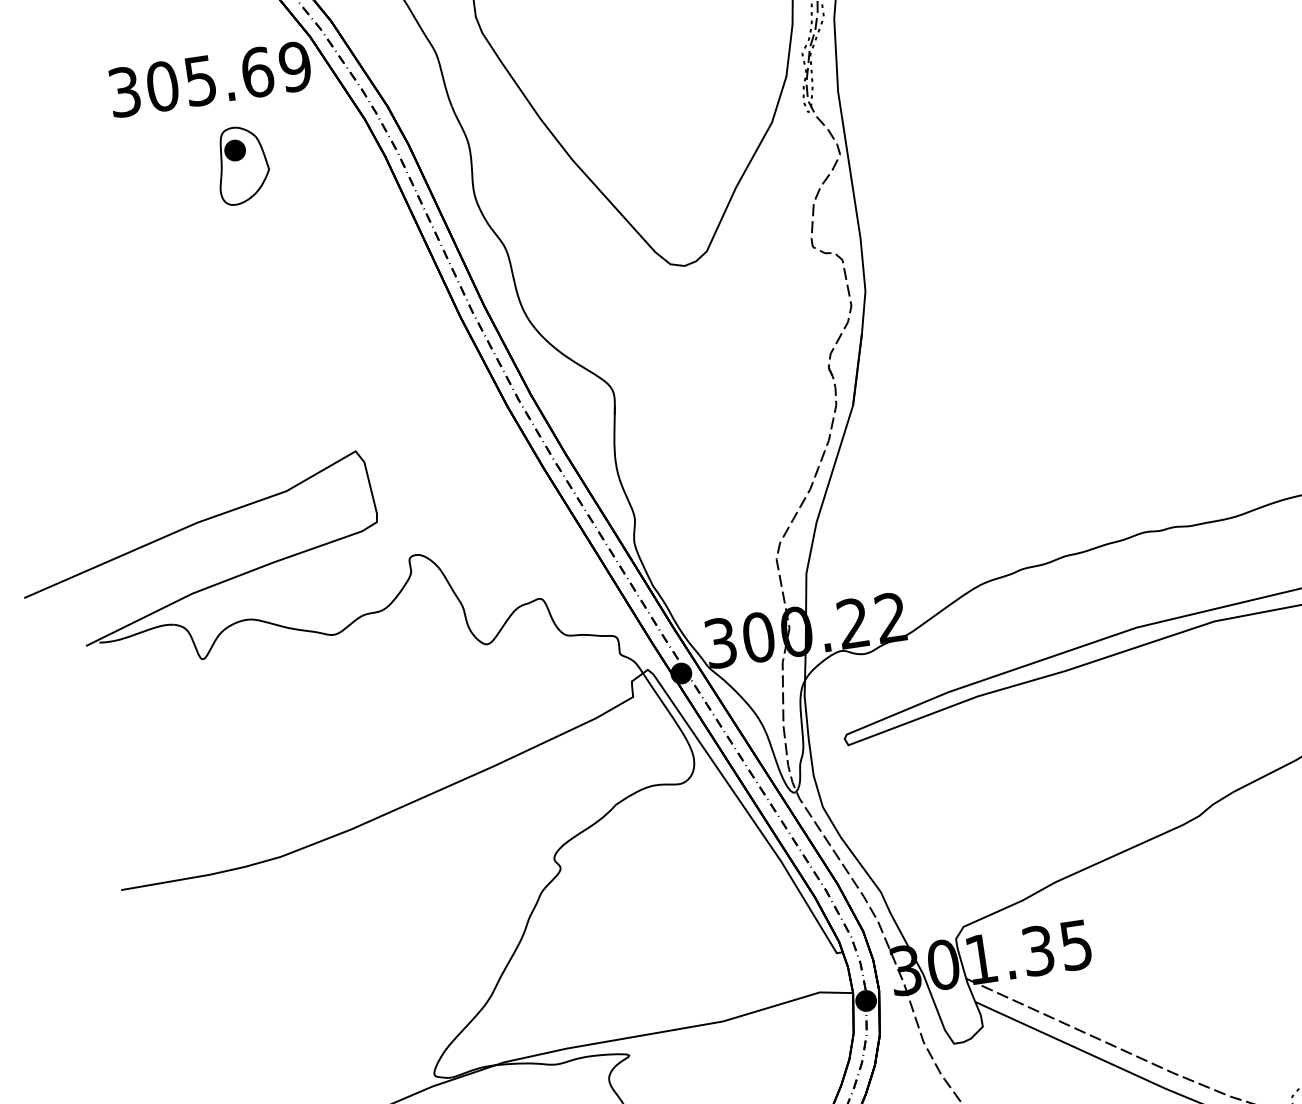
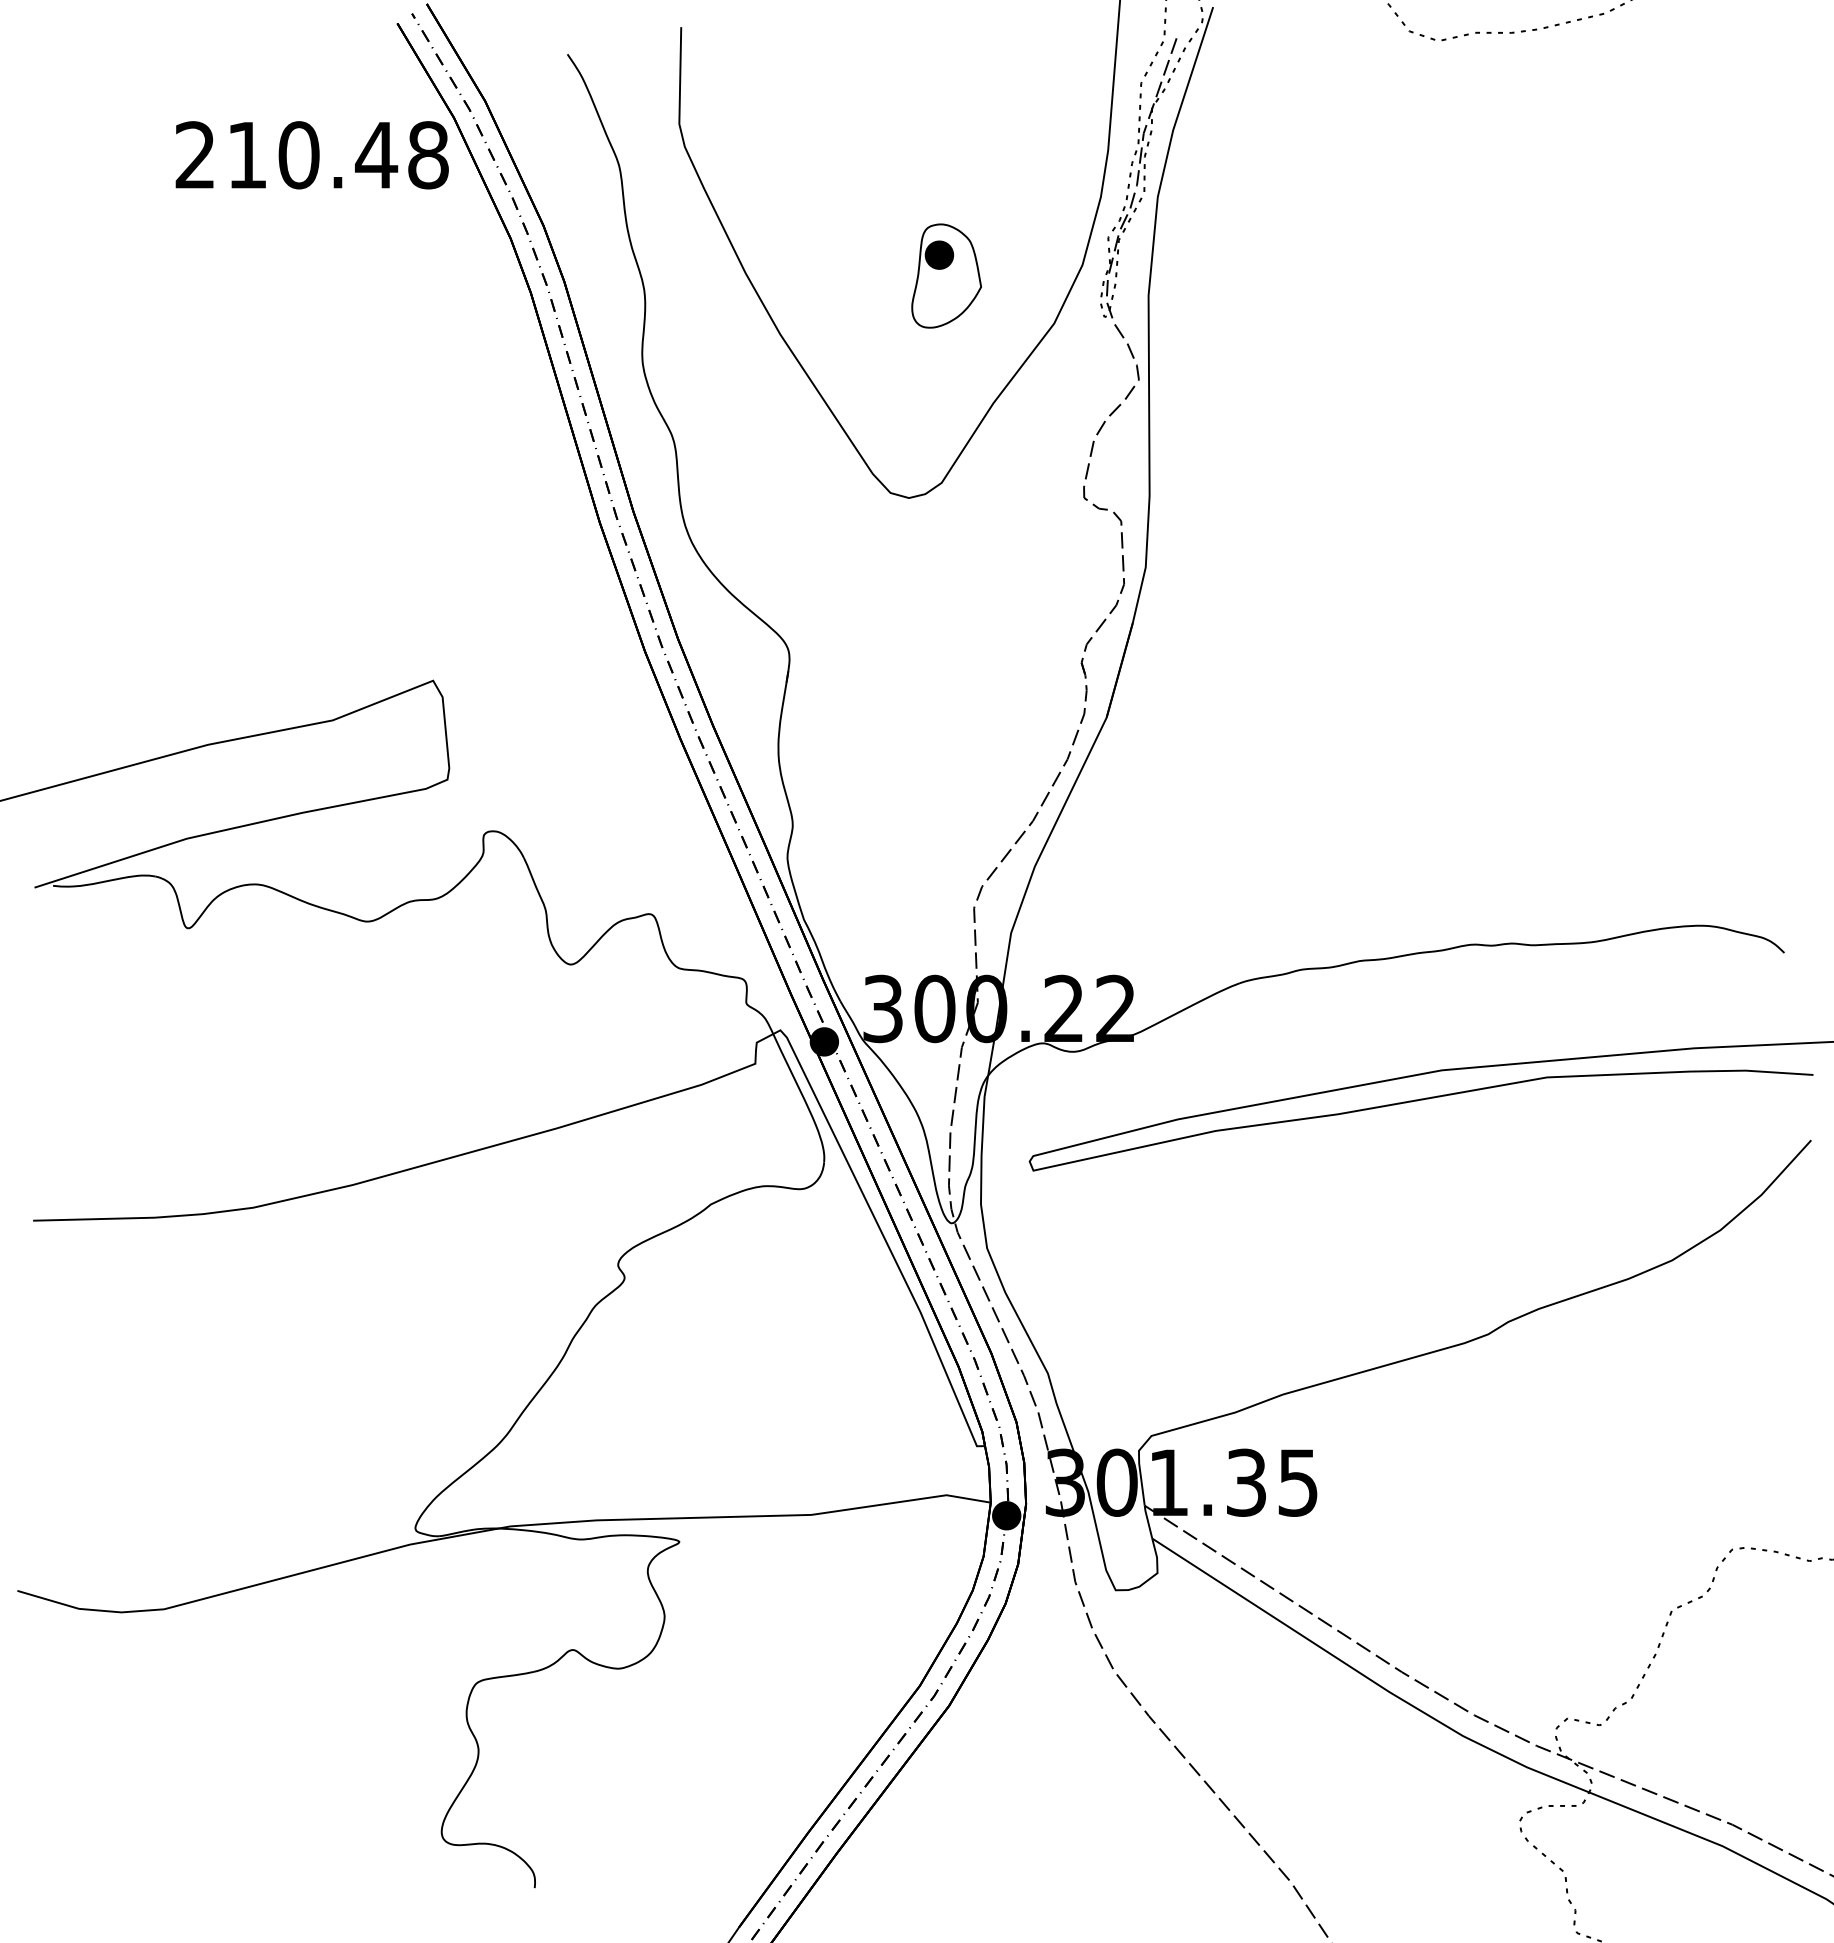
text: (209, 79) -> (311, 155), 305.69 -> 210.48
part: (242, 164) -> (946, 275), moved

